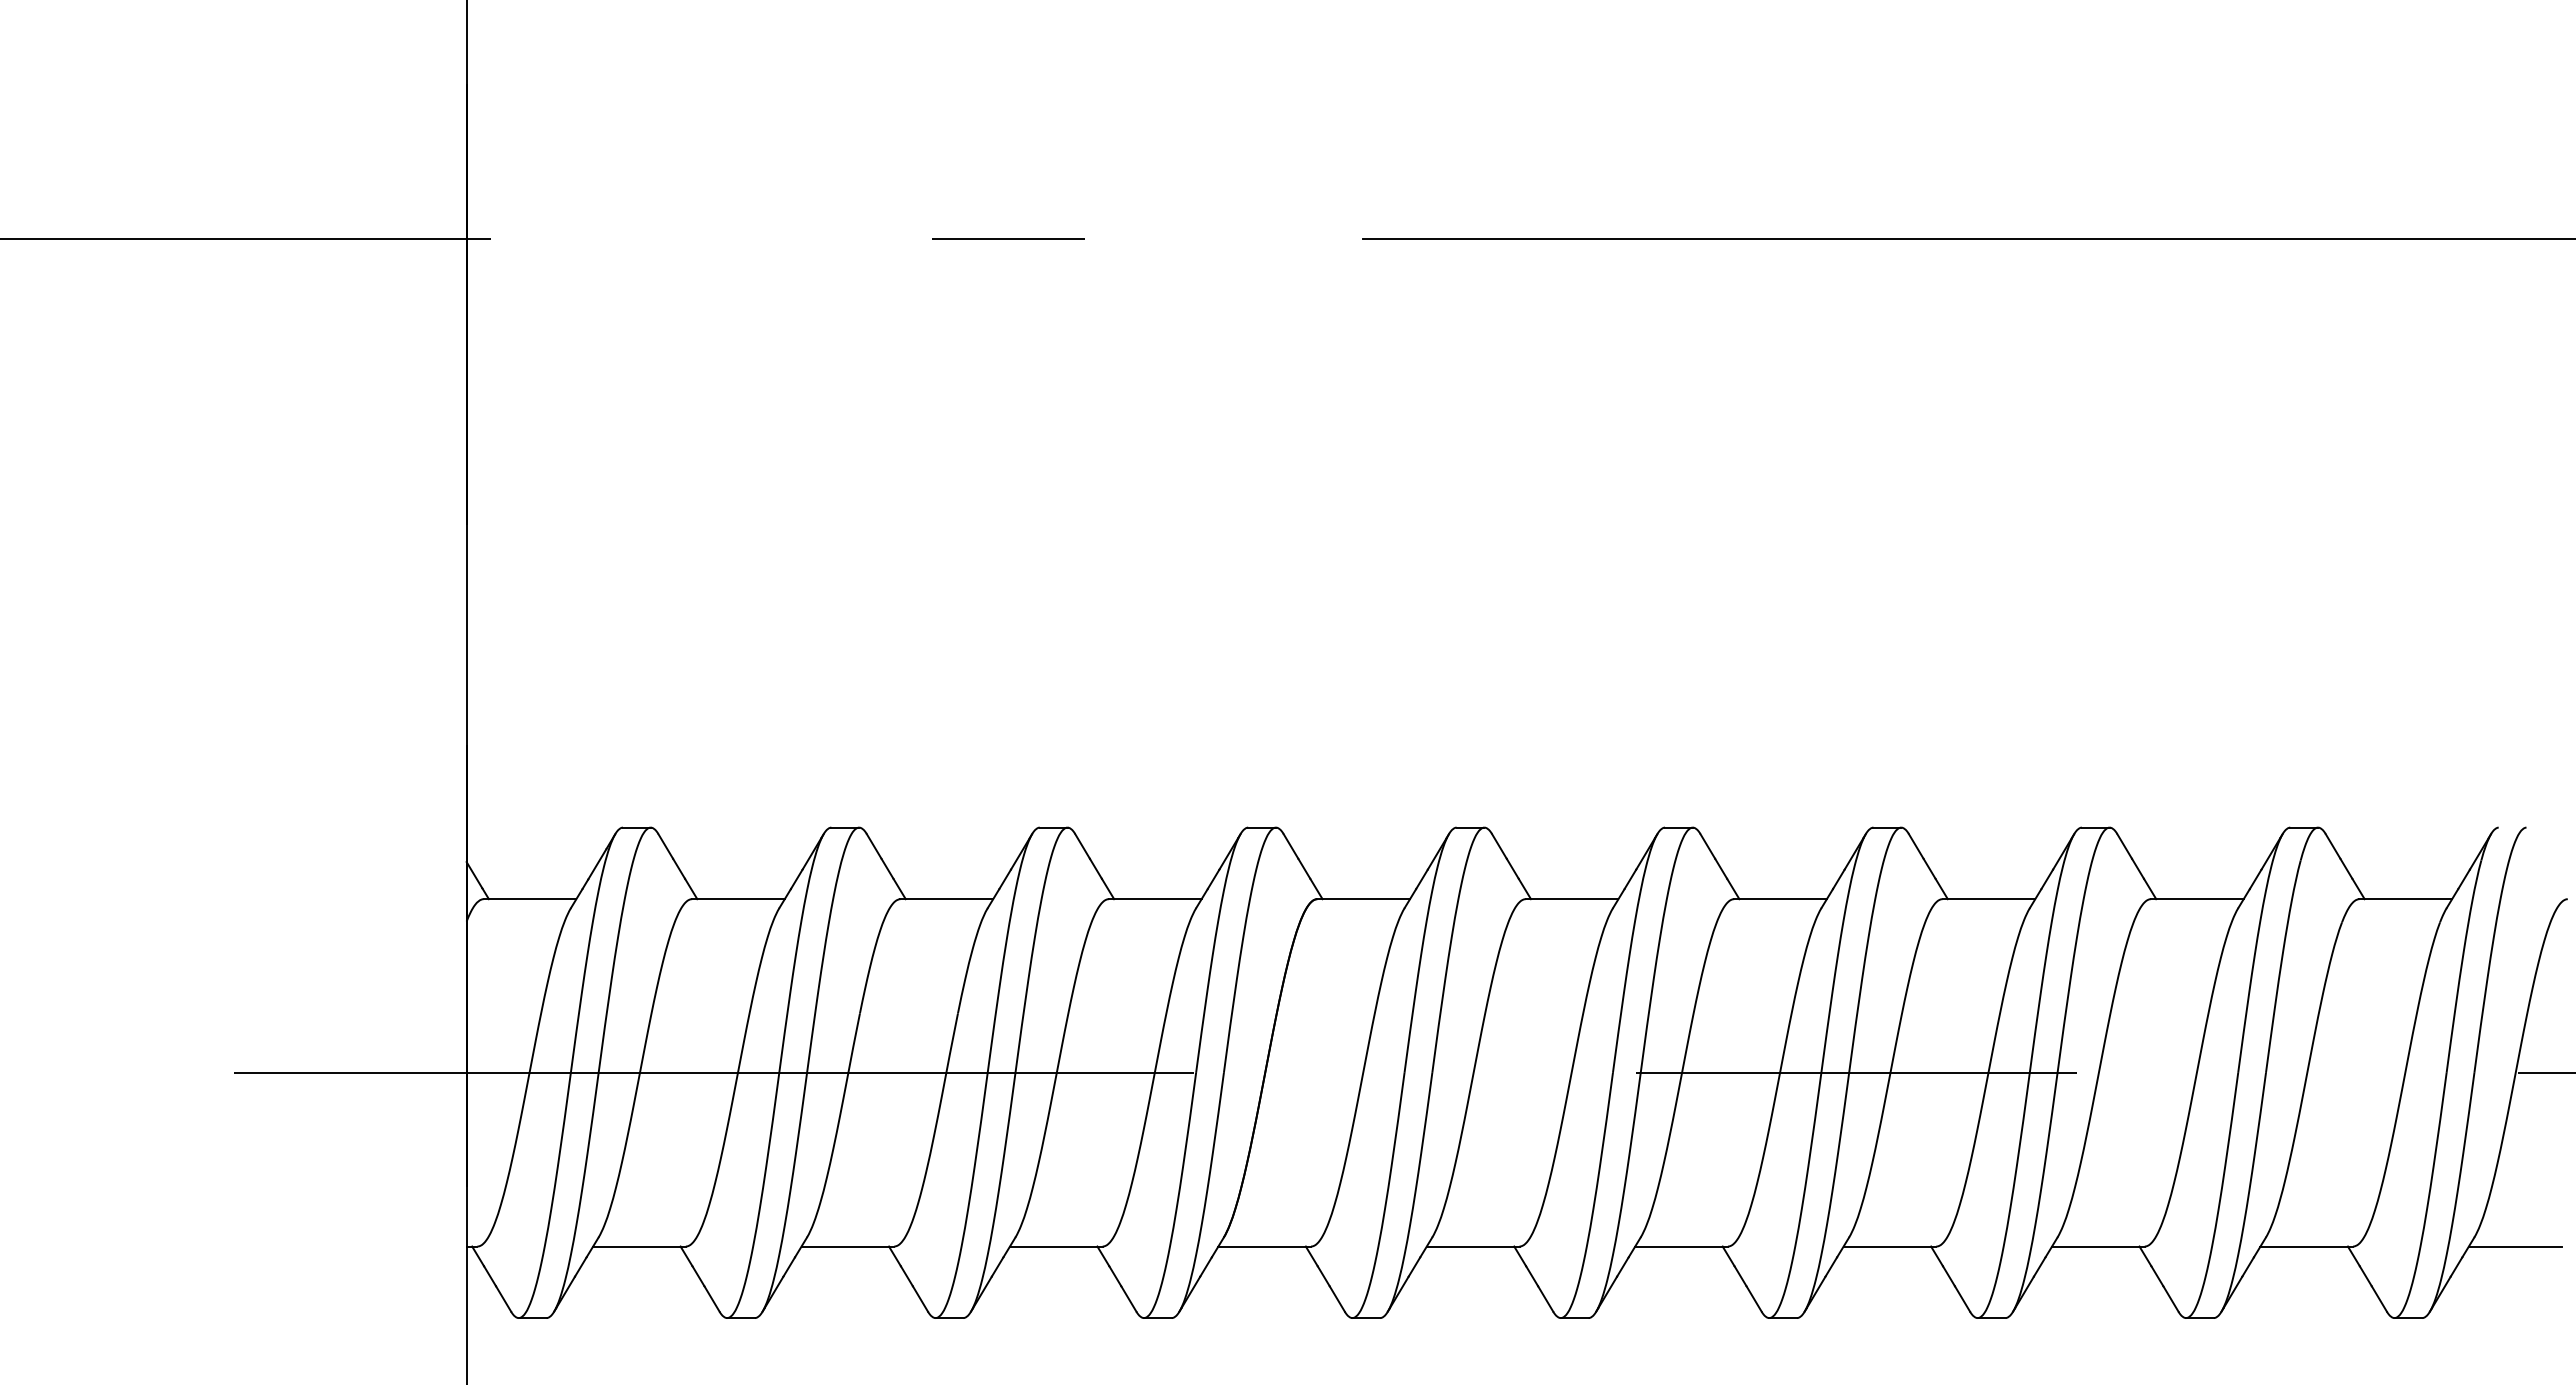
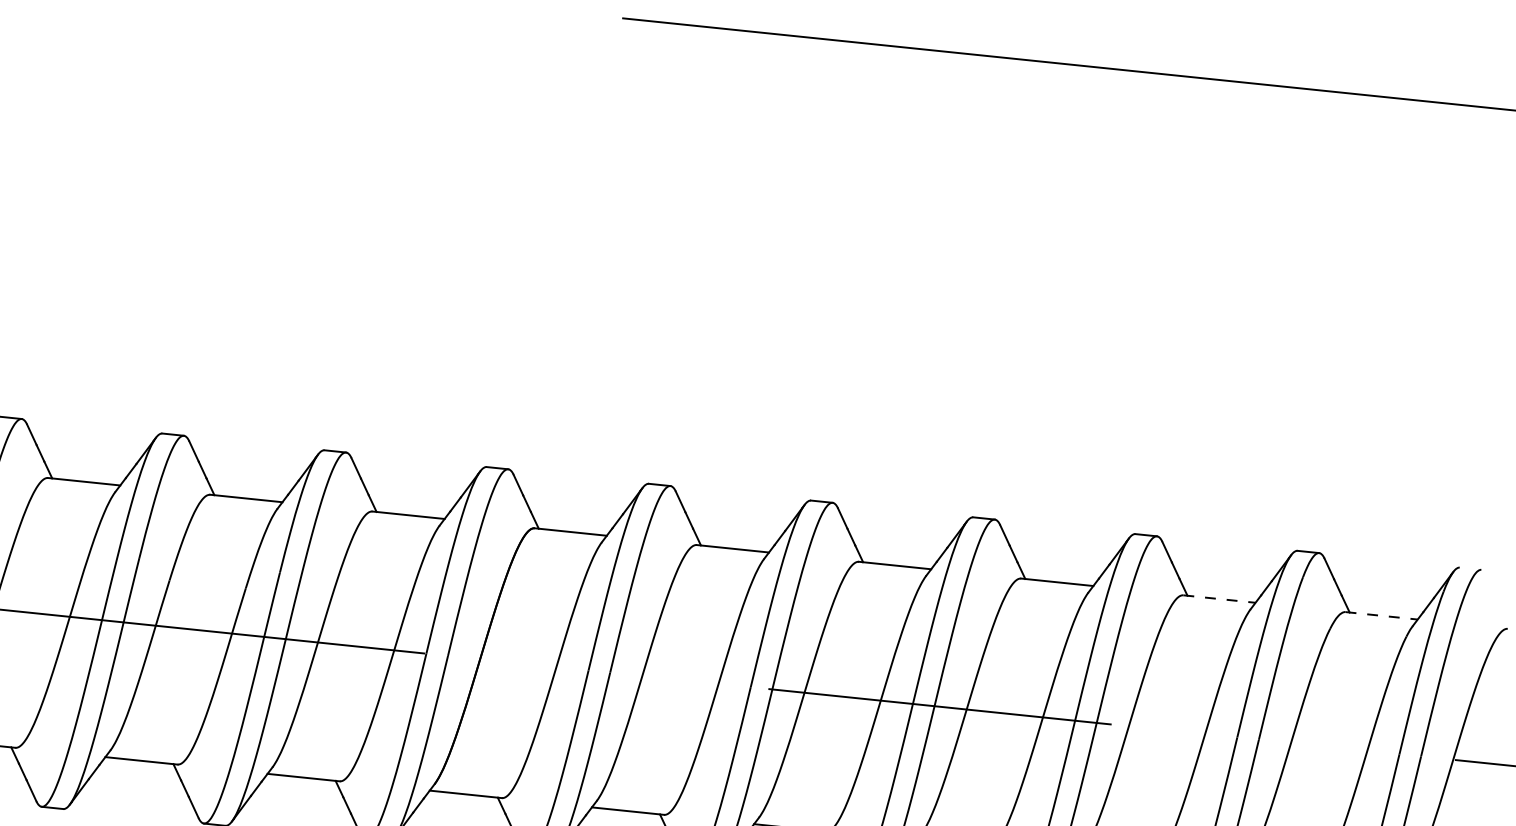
line: (2197, 899) -> (1219, 599), solid -> dashed
line: (2406, 899) -> (1382, 616), solid -> dashed

